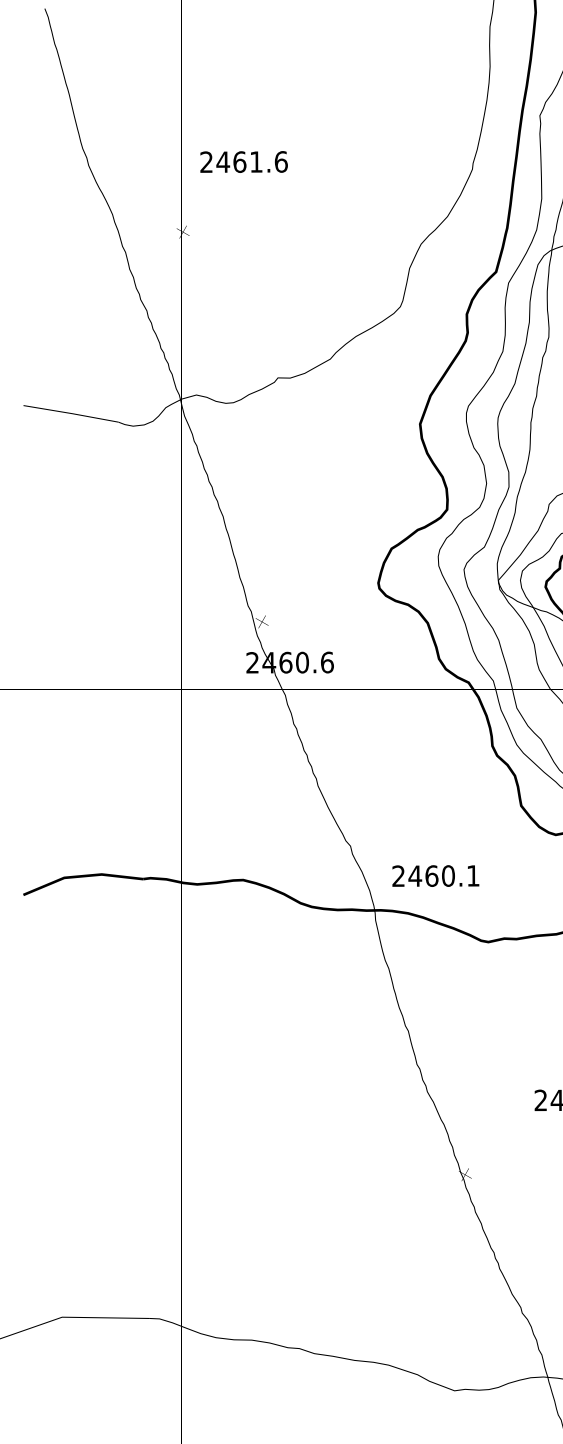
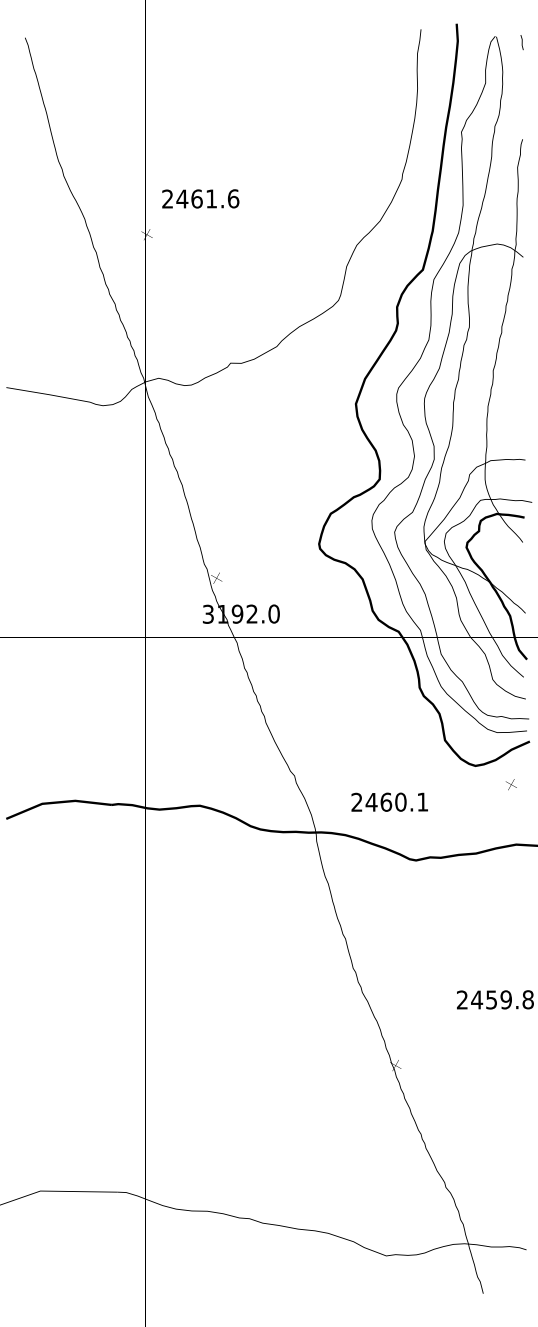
text: (243, 161) -> (200, 198), moved
text: (289, 661) -> (240, 613), 2460.6 -> 3192.0
text: (435, 875) -> (389, 801), moved

